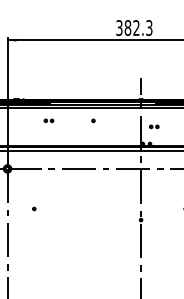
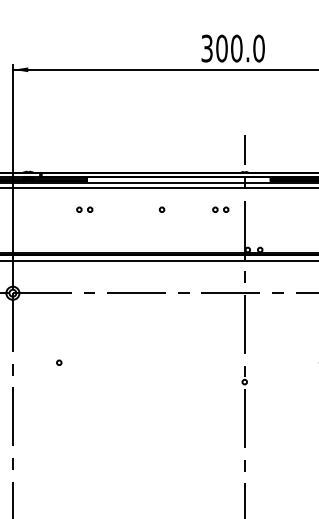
text: (138, 27) -> (240, 47), 382.3 -> 300.0
part: (154, 126) -> (221, 209), moved

